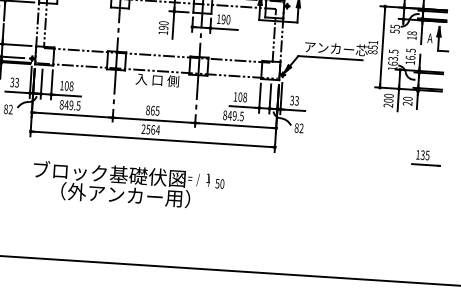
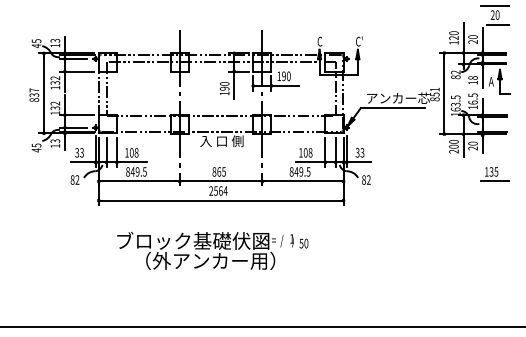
text: (394, 28) -> (455, 74), 55 -> 82
part: (425, 157) -> (494, 174), moved
text: (128, 184) -> (212, 250), moved

